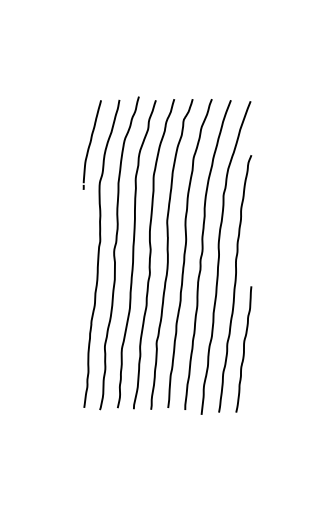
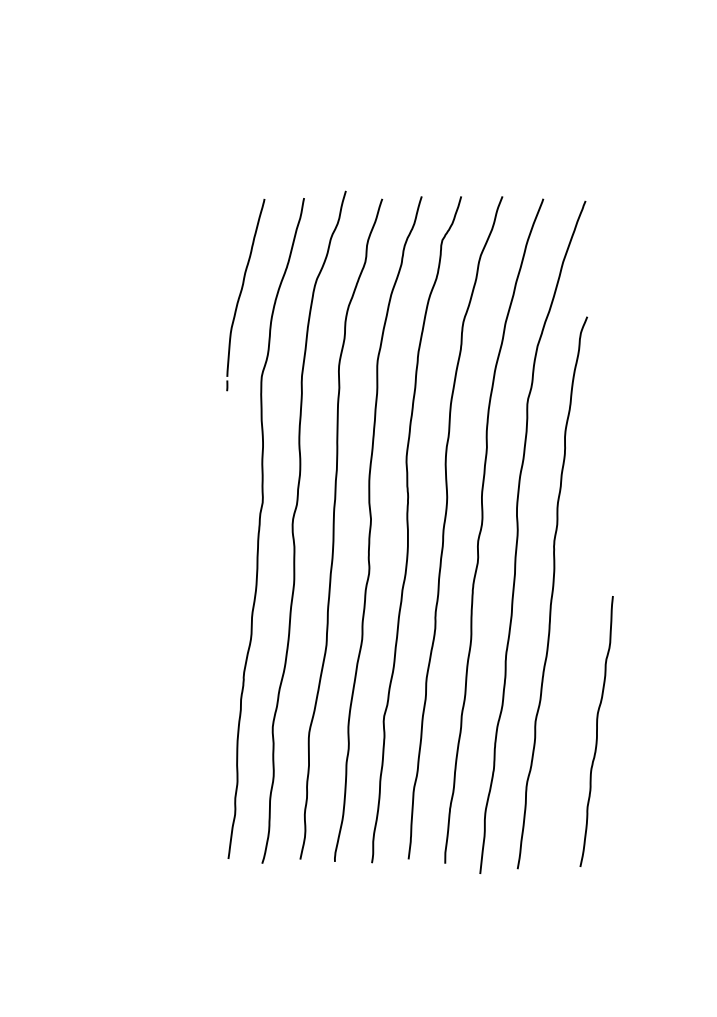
curve: (243, 349) -> (595, 731), moved

